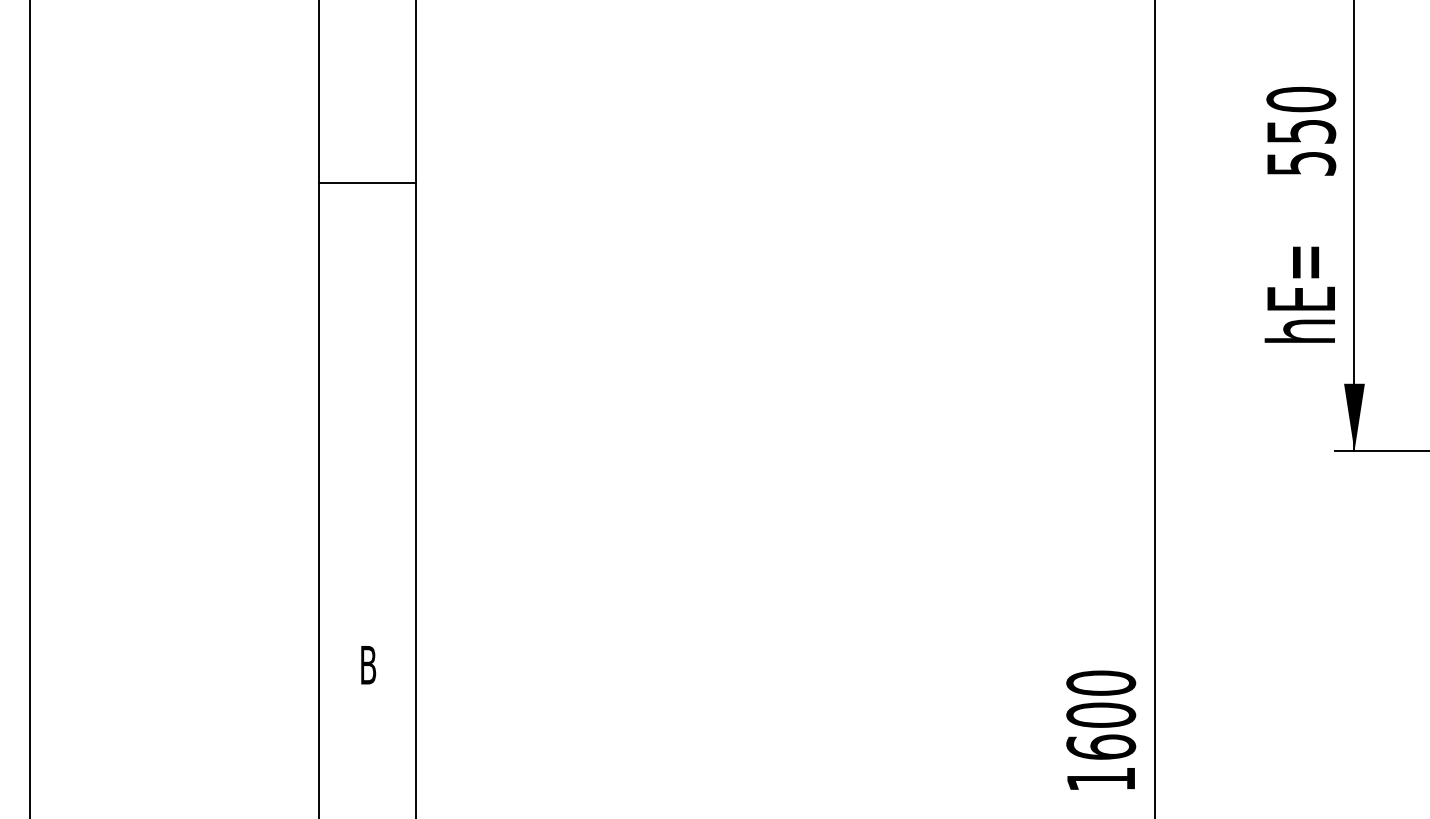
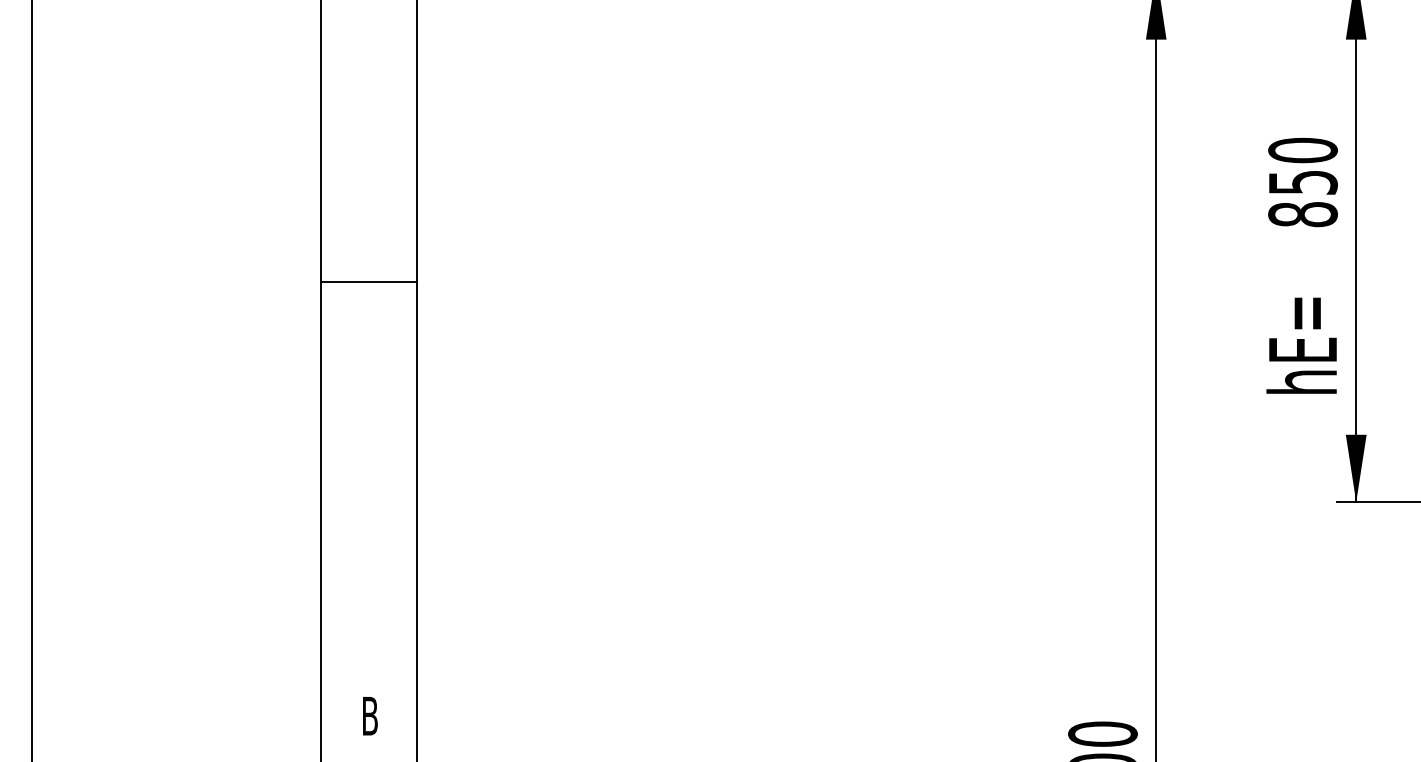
text: (1301, 163) -> (1303, 214), 550 -> 850
line: (367, 183) -> (369, 282), moved

